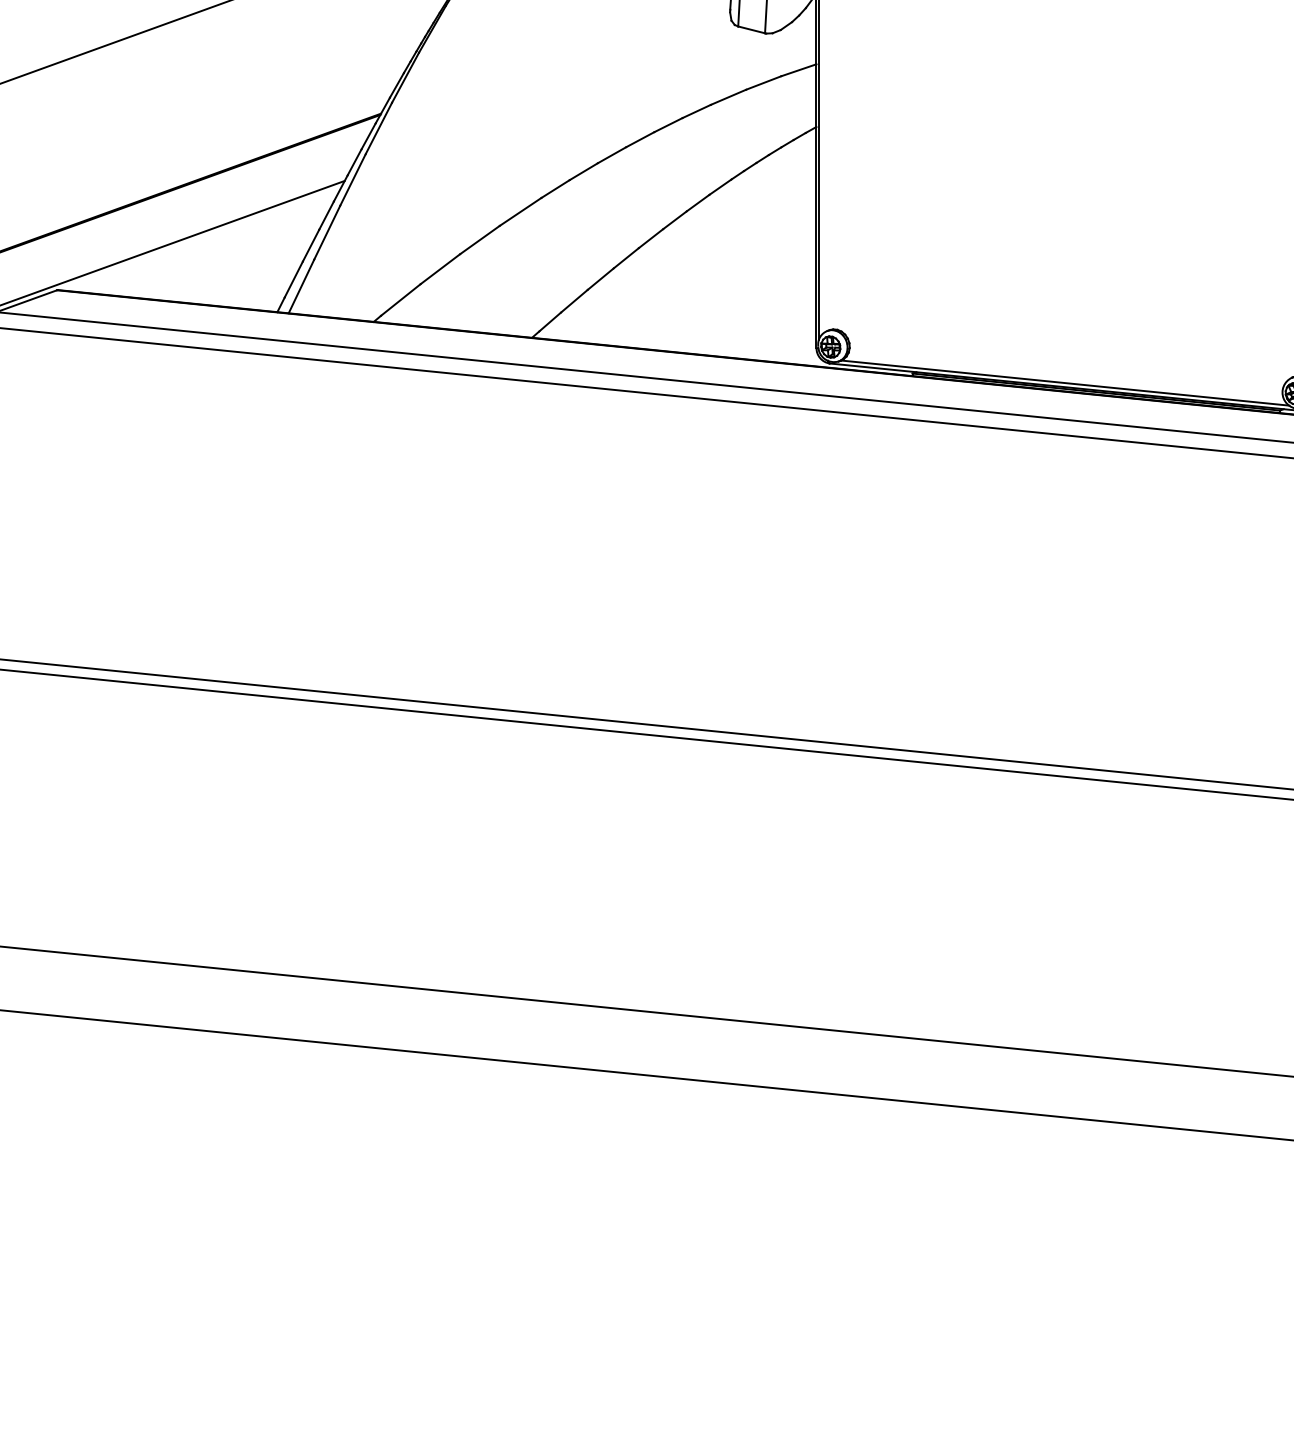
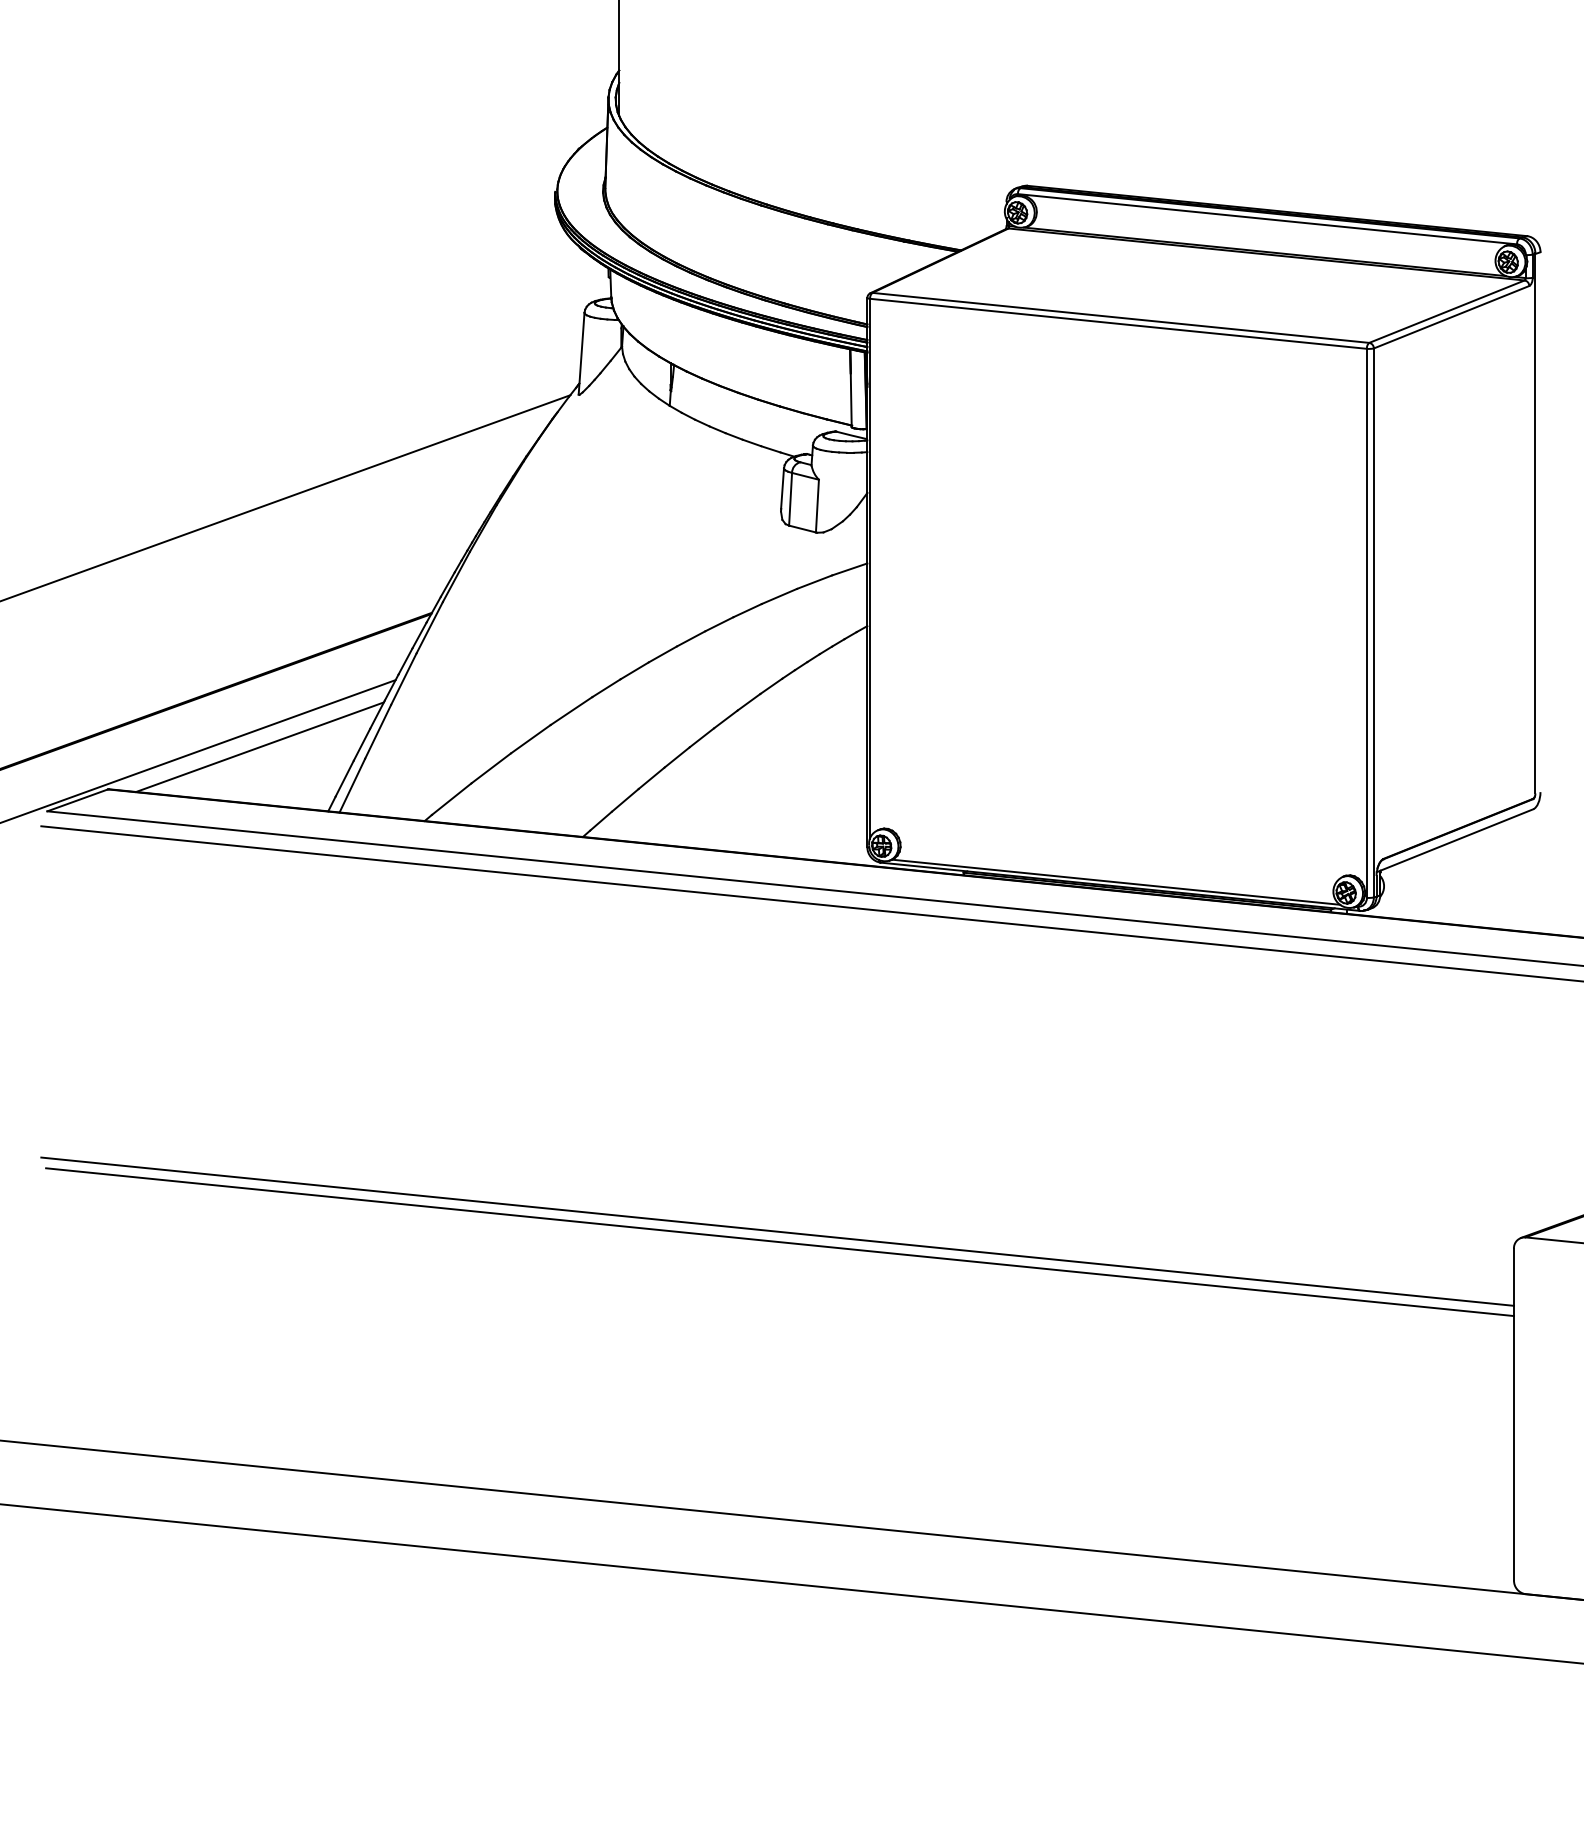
line: (208, 247) -> (259, 746), added

